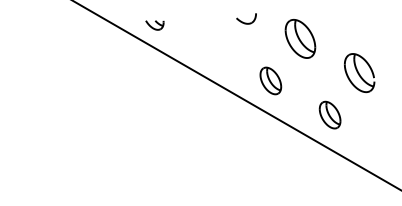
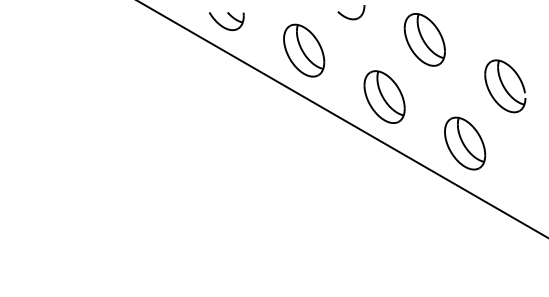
part: (154, 25) -> (226, 21), size x1.43
part: (211, 46) -> (304, 50), added
part: (270, 80) -> (384, 96), size x1.43
part: (330, 115) -> (465, 143), size x1.43

